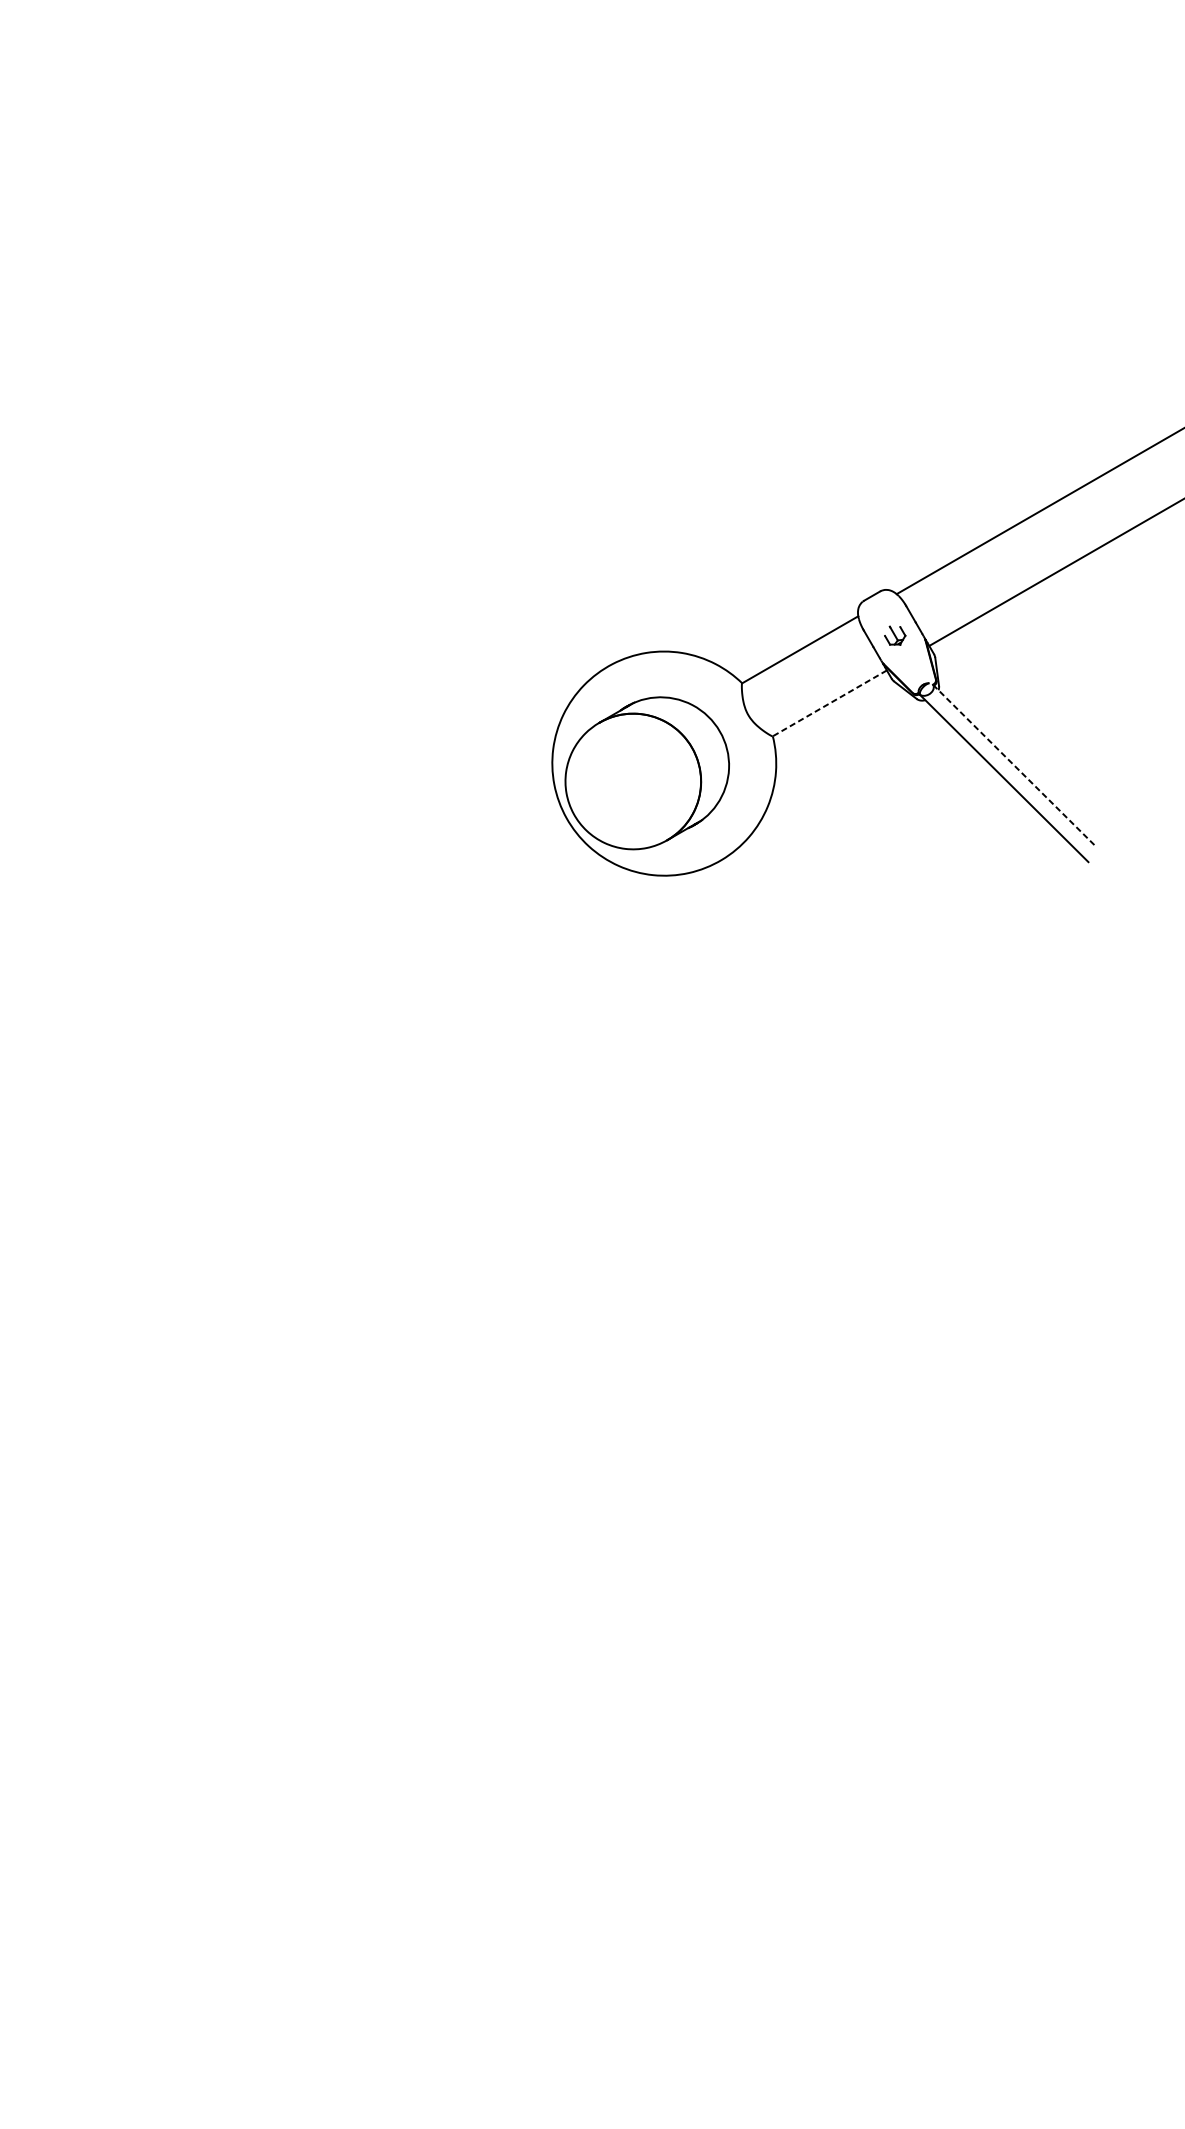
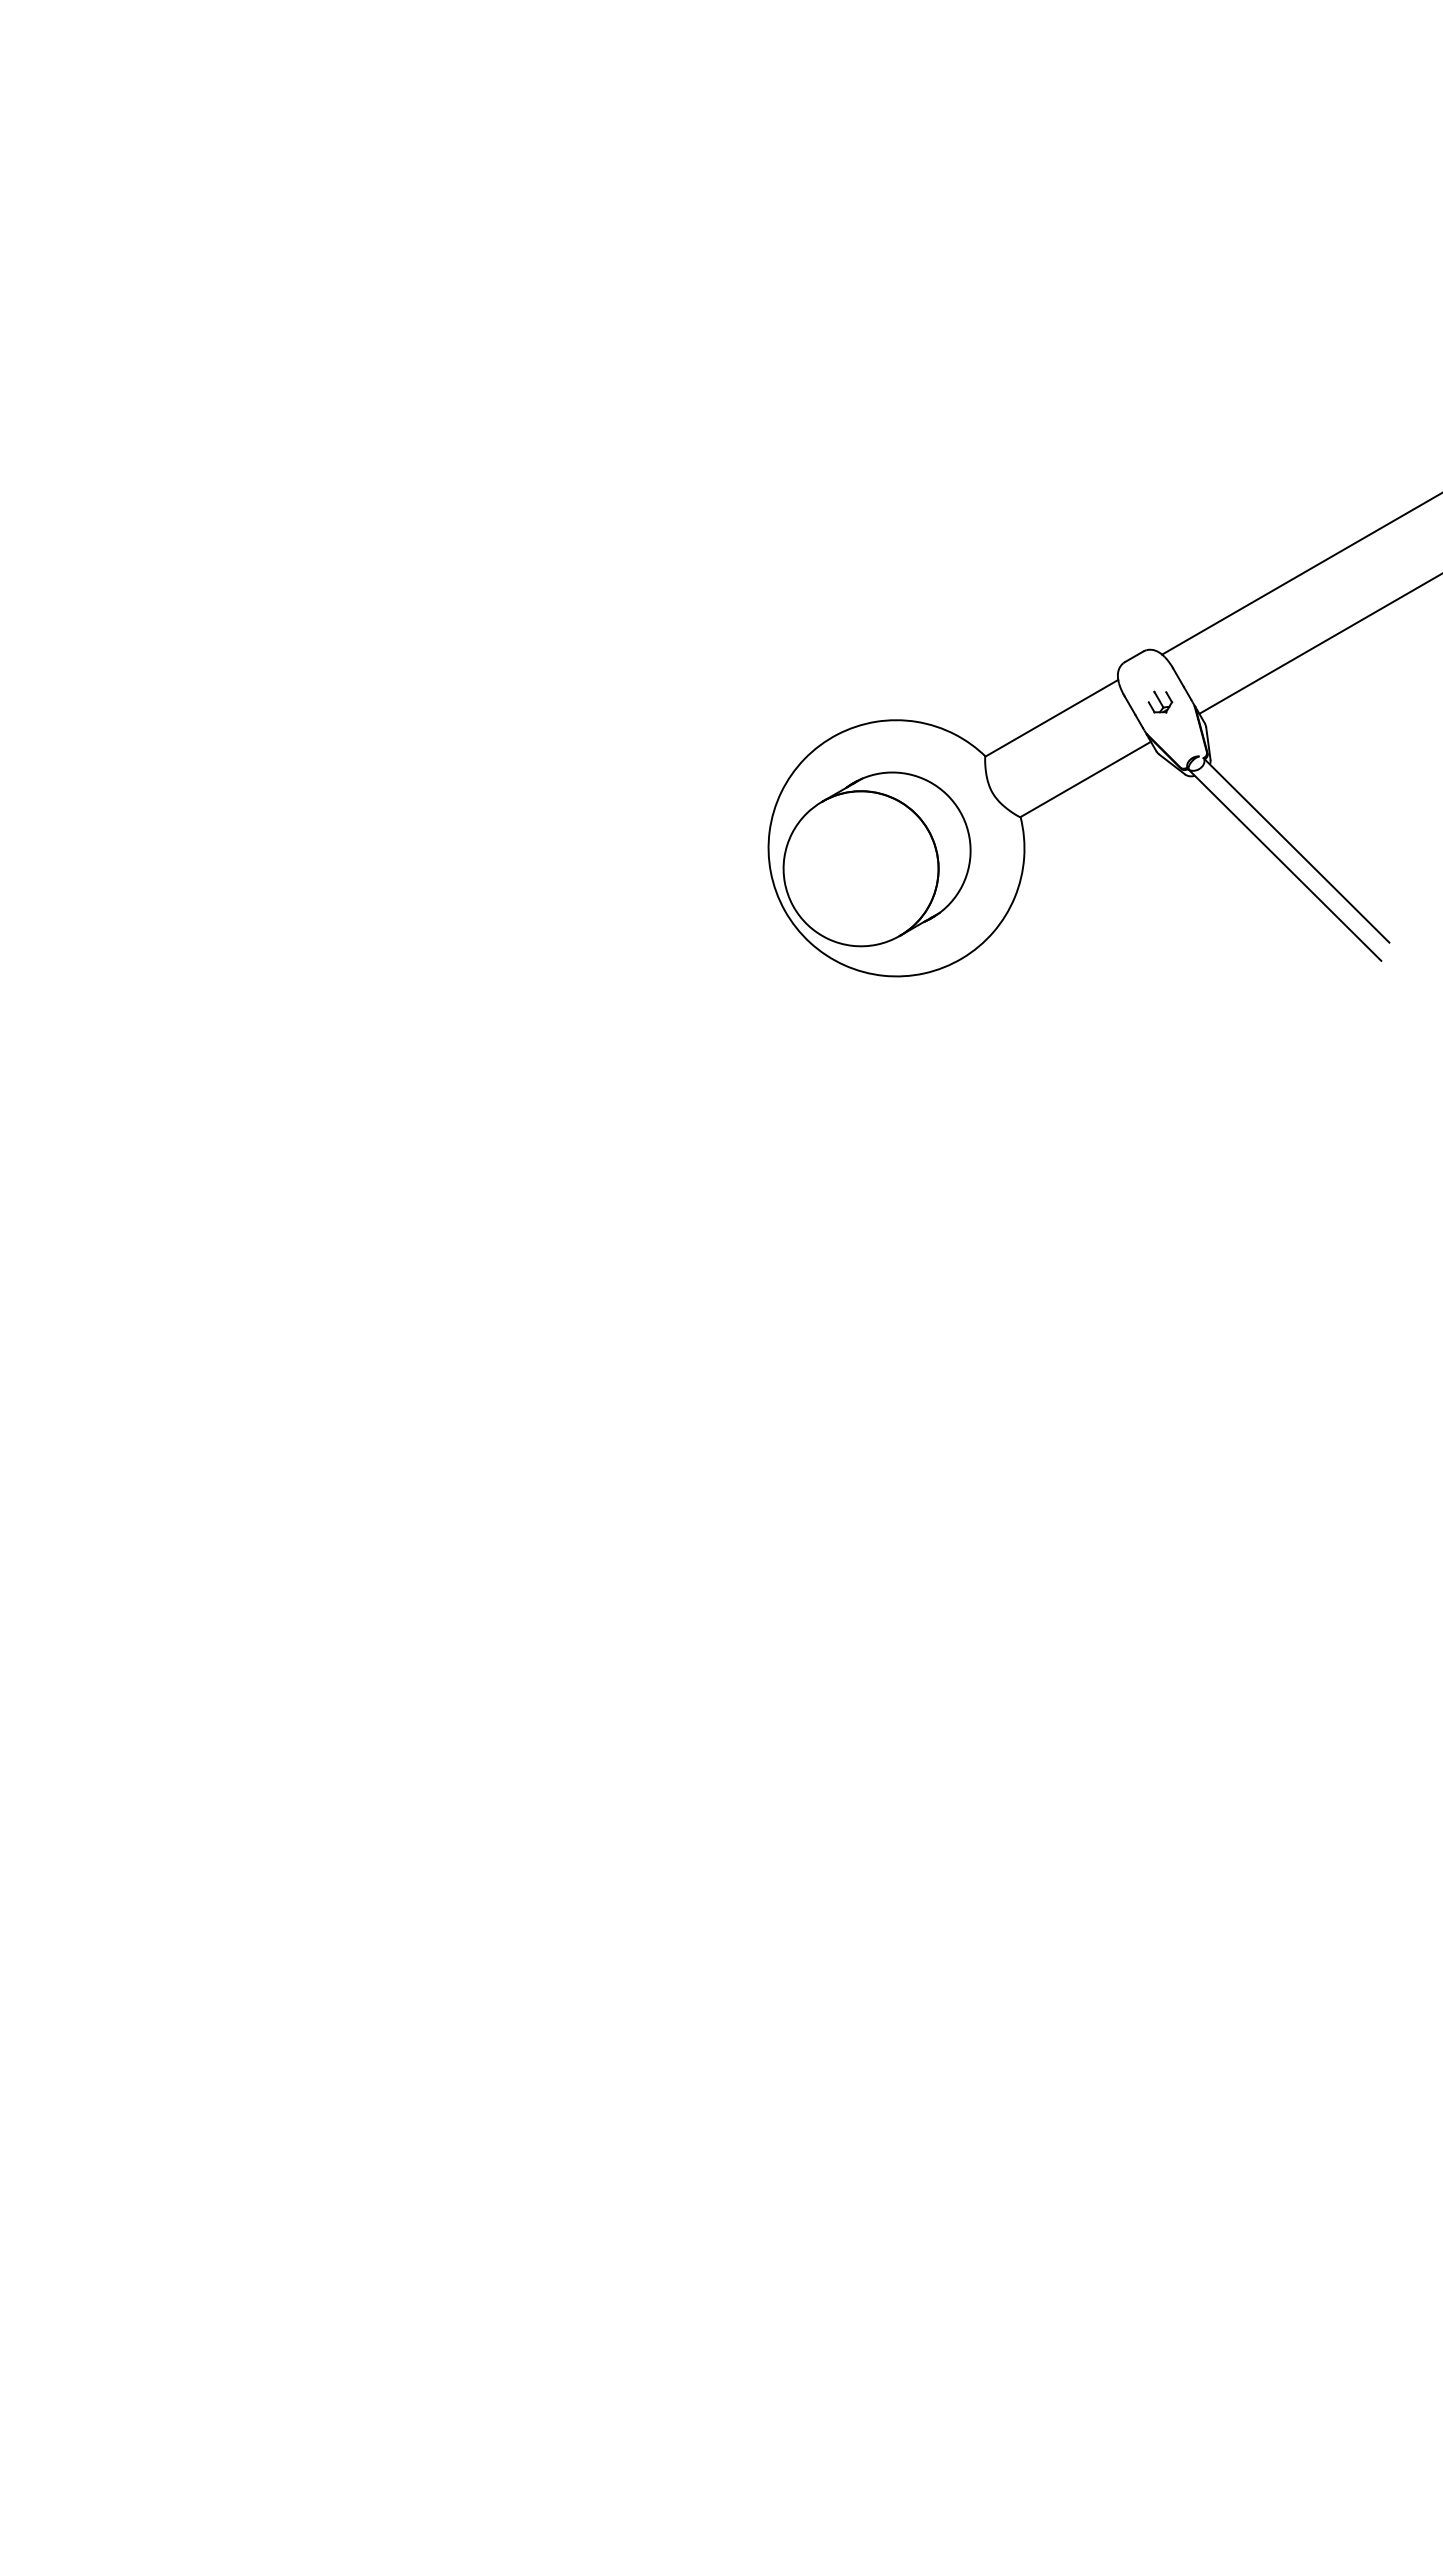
line: (829, 703) -> (1085, 779), dashed -> solid
line: (1014, 765) -> (1296, 850), dashed -> solid

